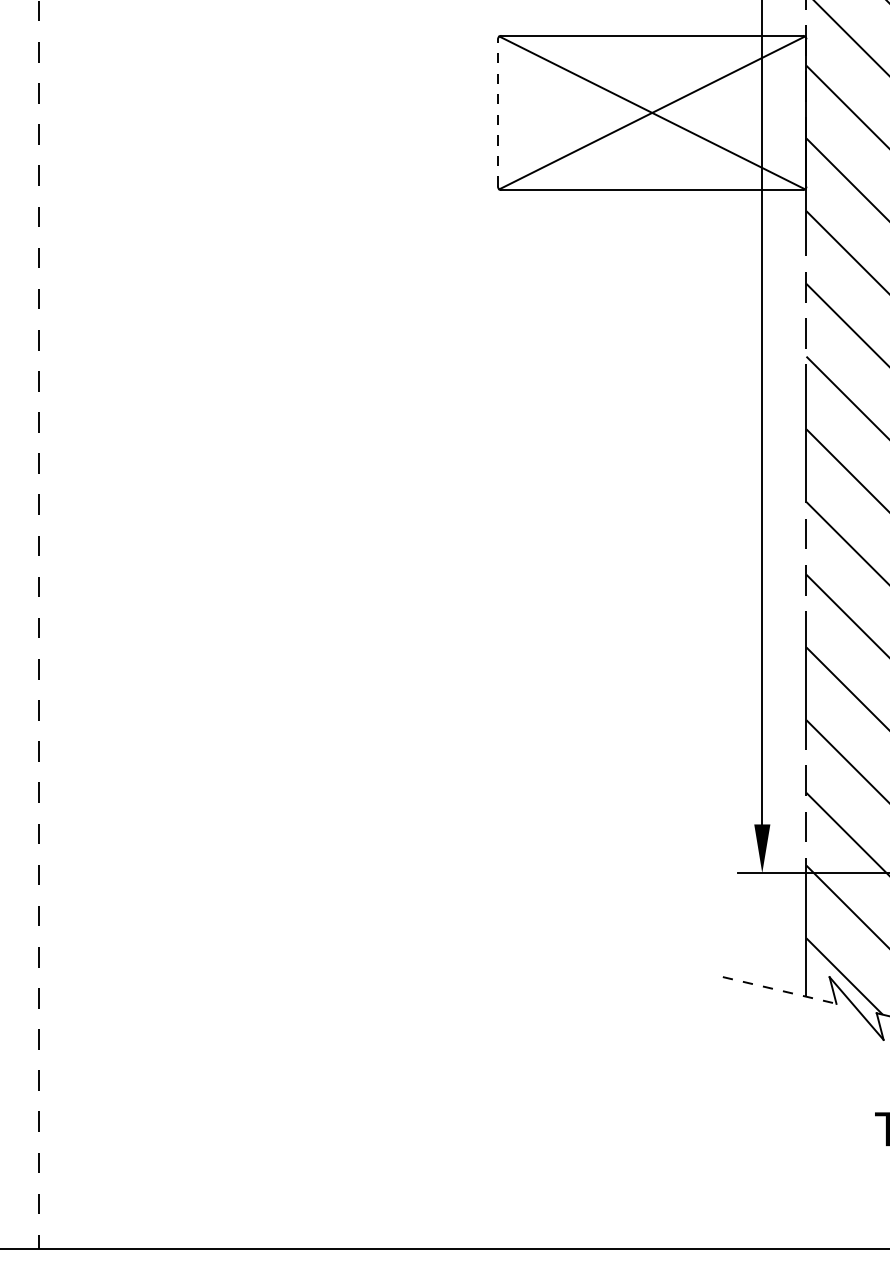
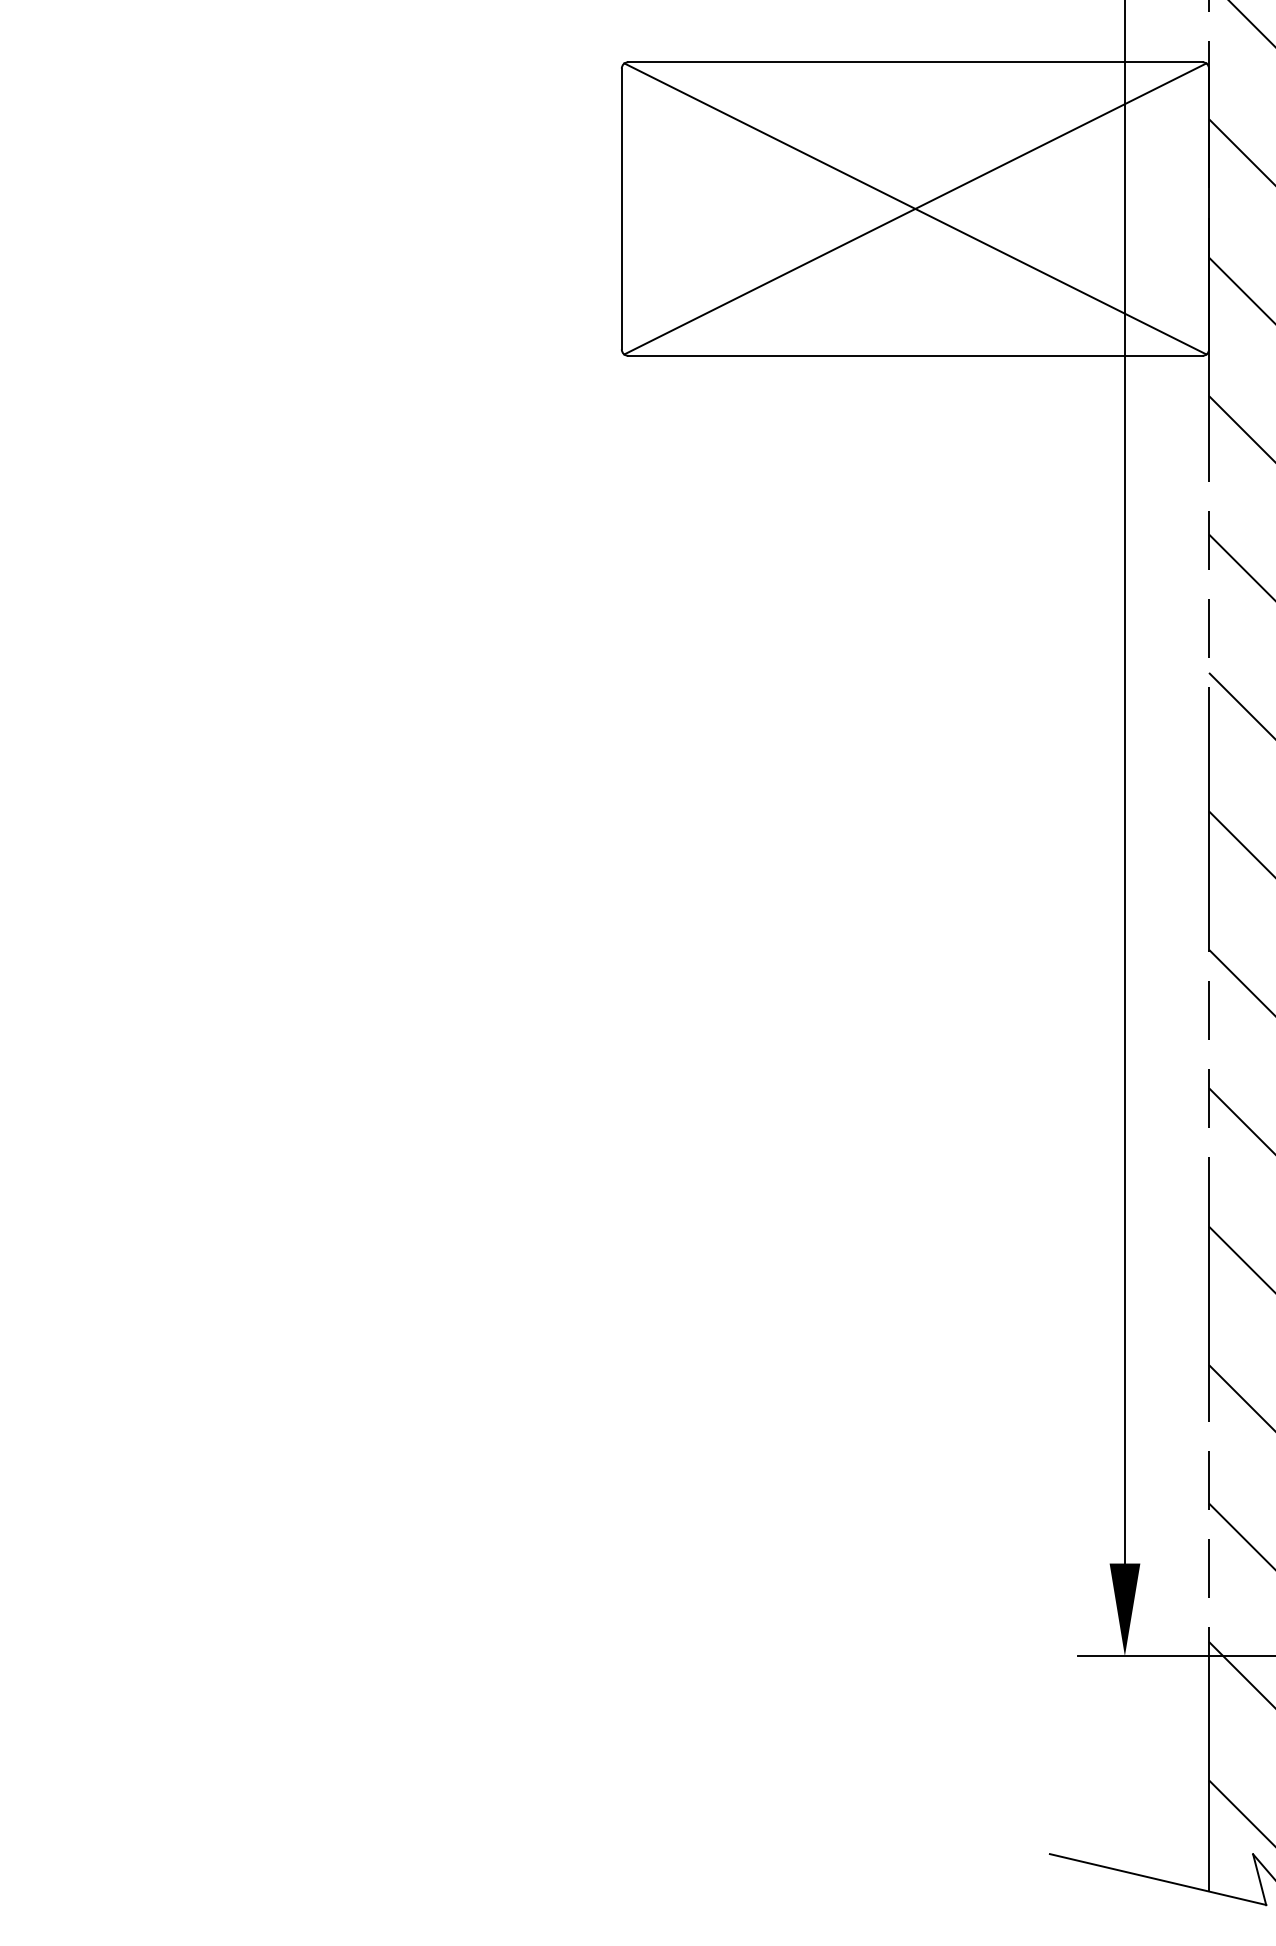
line: (497, 112) -> (620, 208), dashed -> solid
line: (780, 990) -> (1159, 1879), dashed -> solid

